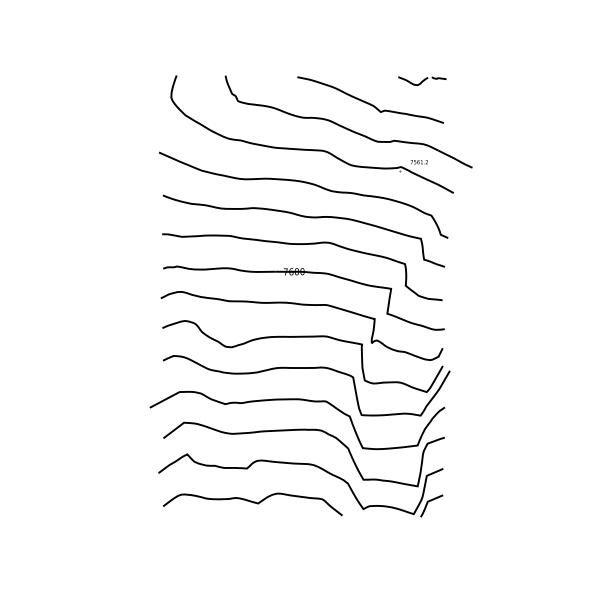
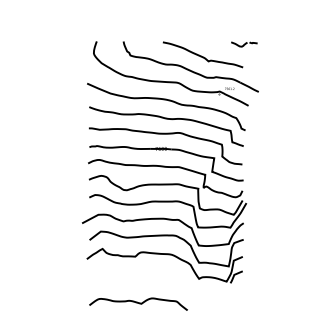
part: (422, 81) -> (244, 44), moved
curve: (252, 502) -> (138, 303), moved

